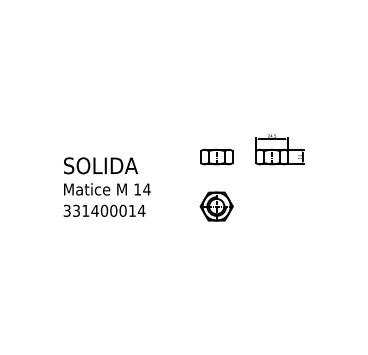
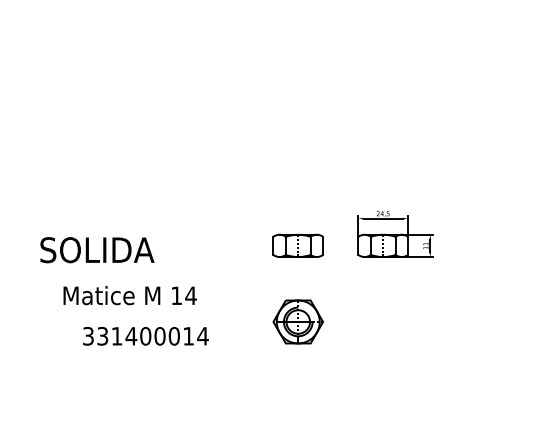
text: (100, 165) -> (96, 249), moved
text: (104, 210) -> (145, 335), moved

